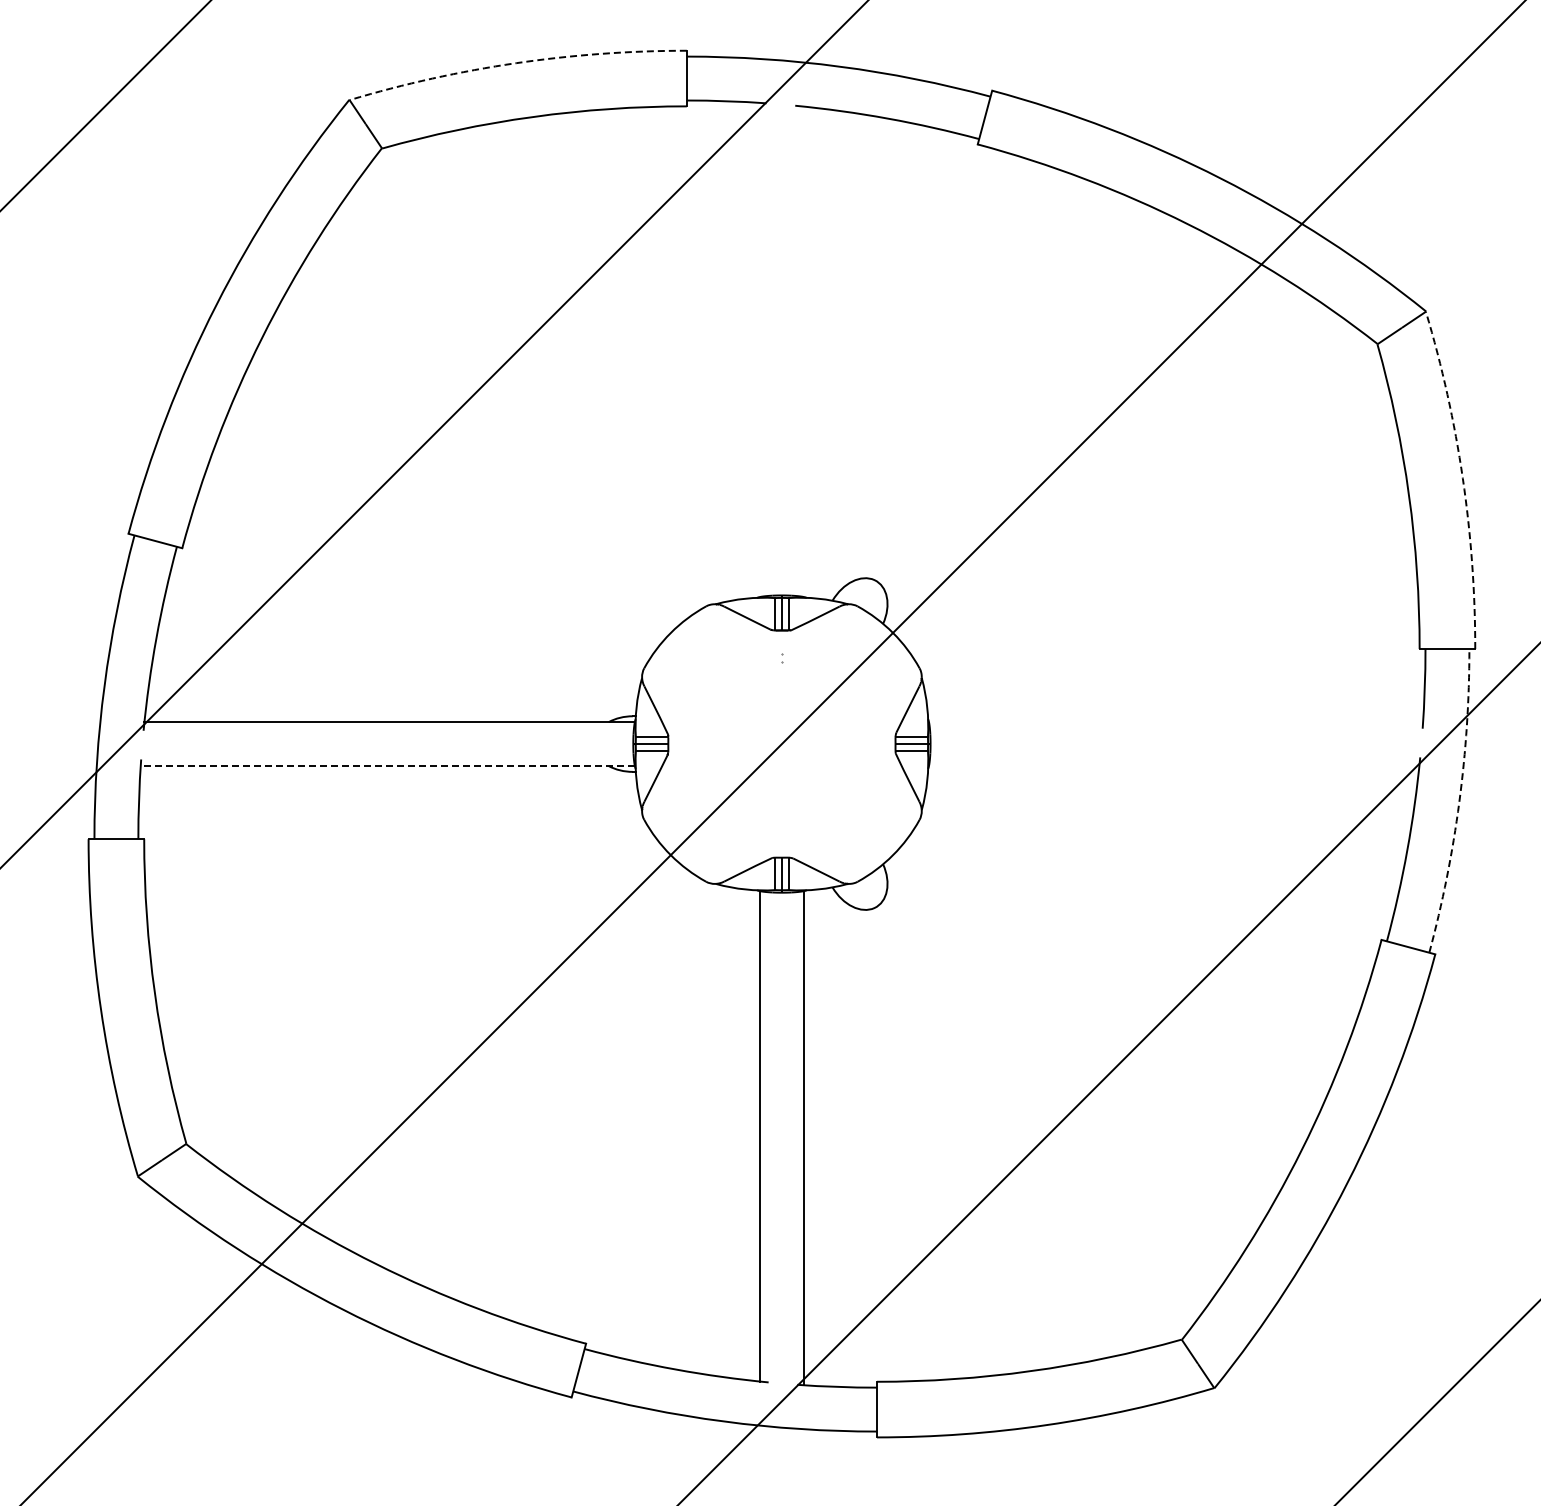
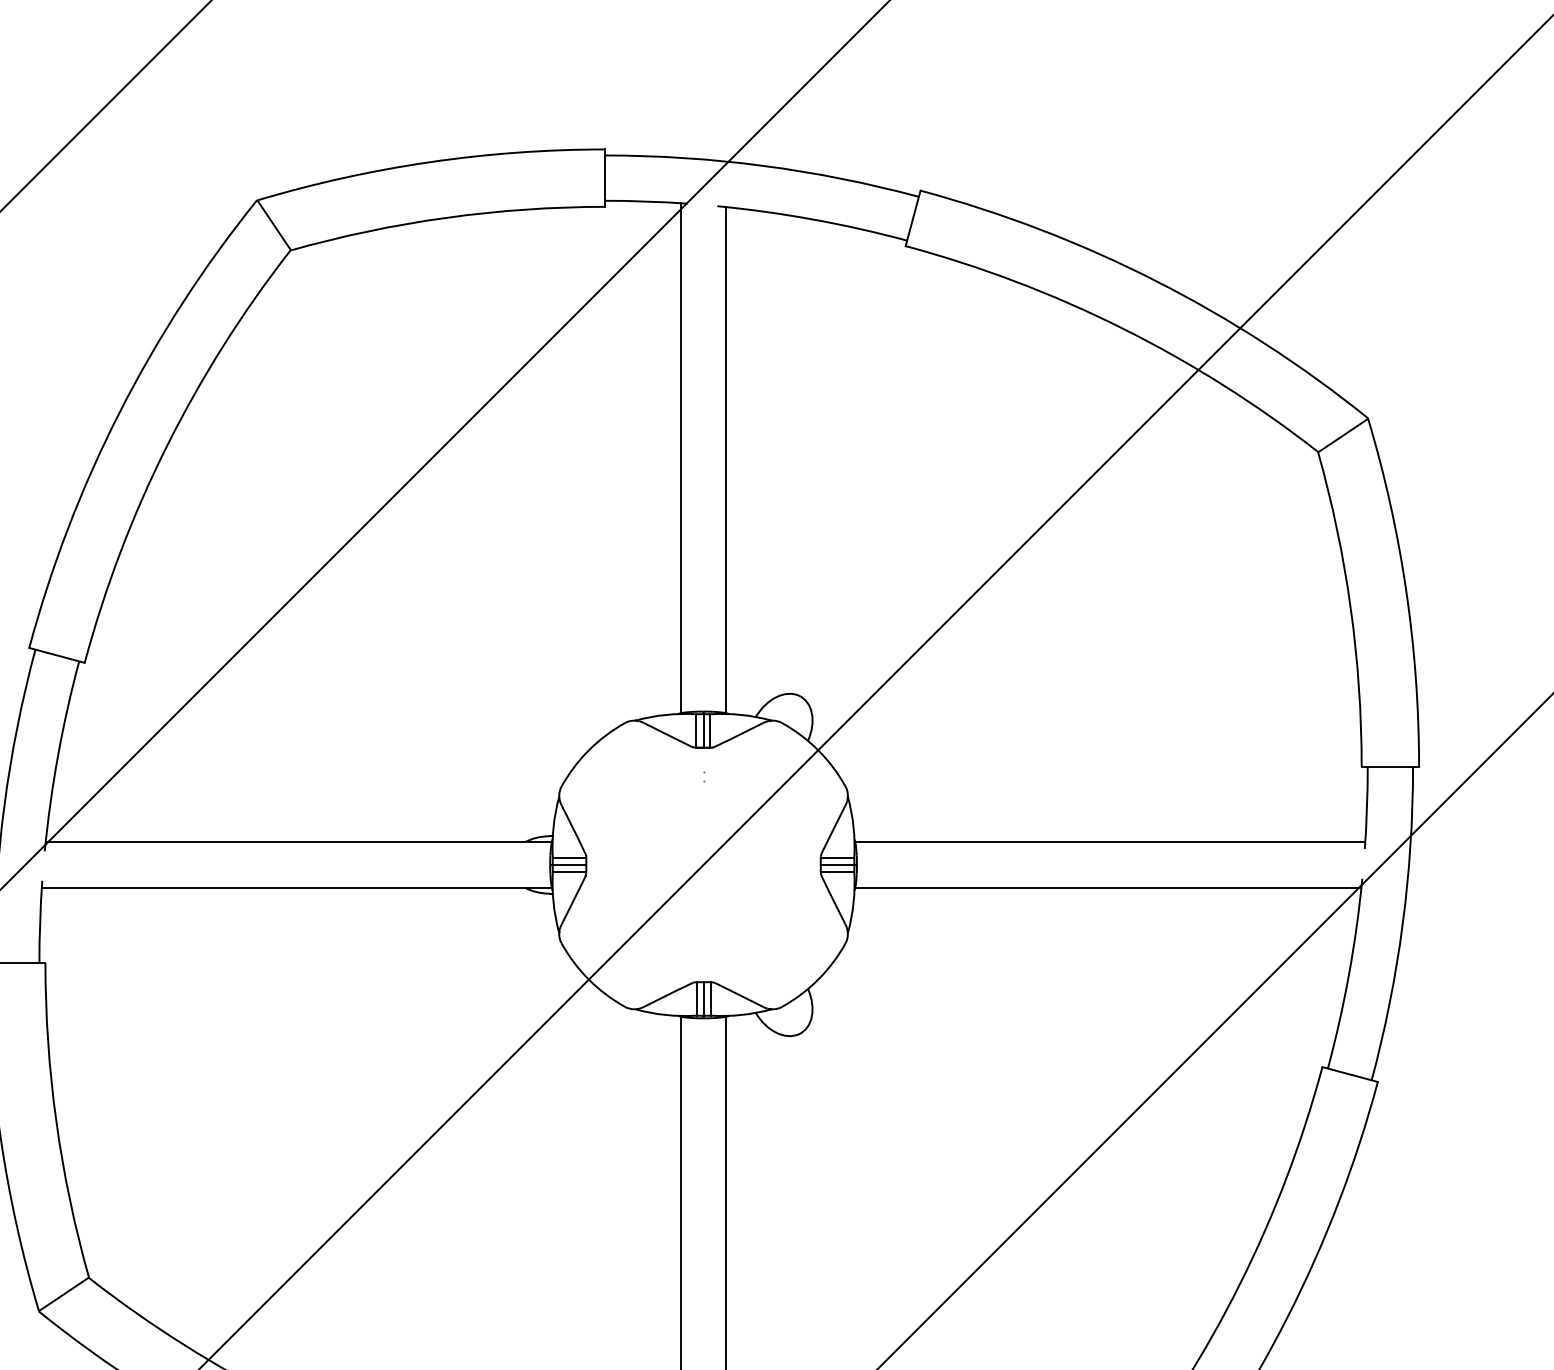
arc: (516, 63) -> (429, 162), dashed -> solid
line: (759, 349) -> (680, 457), added
line: (803, 351) -> (725, 459), added
arc: (1462, 478) -> (1405, 590), dashed -> solid
line: (1175, 722) -> (1109, 842), added
line: (387, 766) -> (296, 888), dashed -> solid
line: (1173, 766) -> (1107, 888), added
arc: (1459, 802) -> (1402, 925), dashed -> solid

